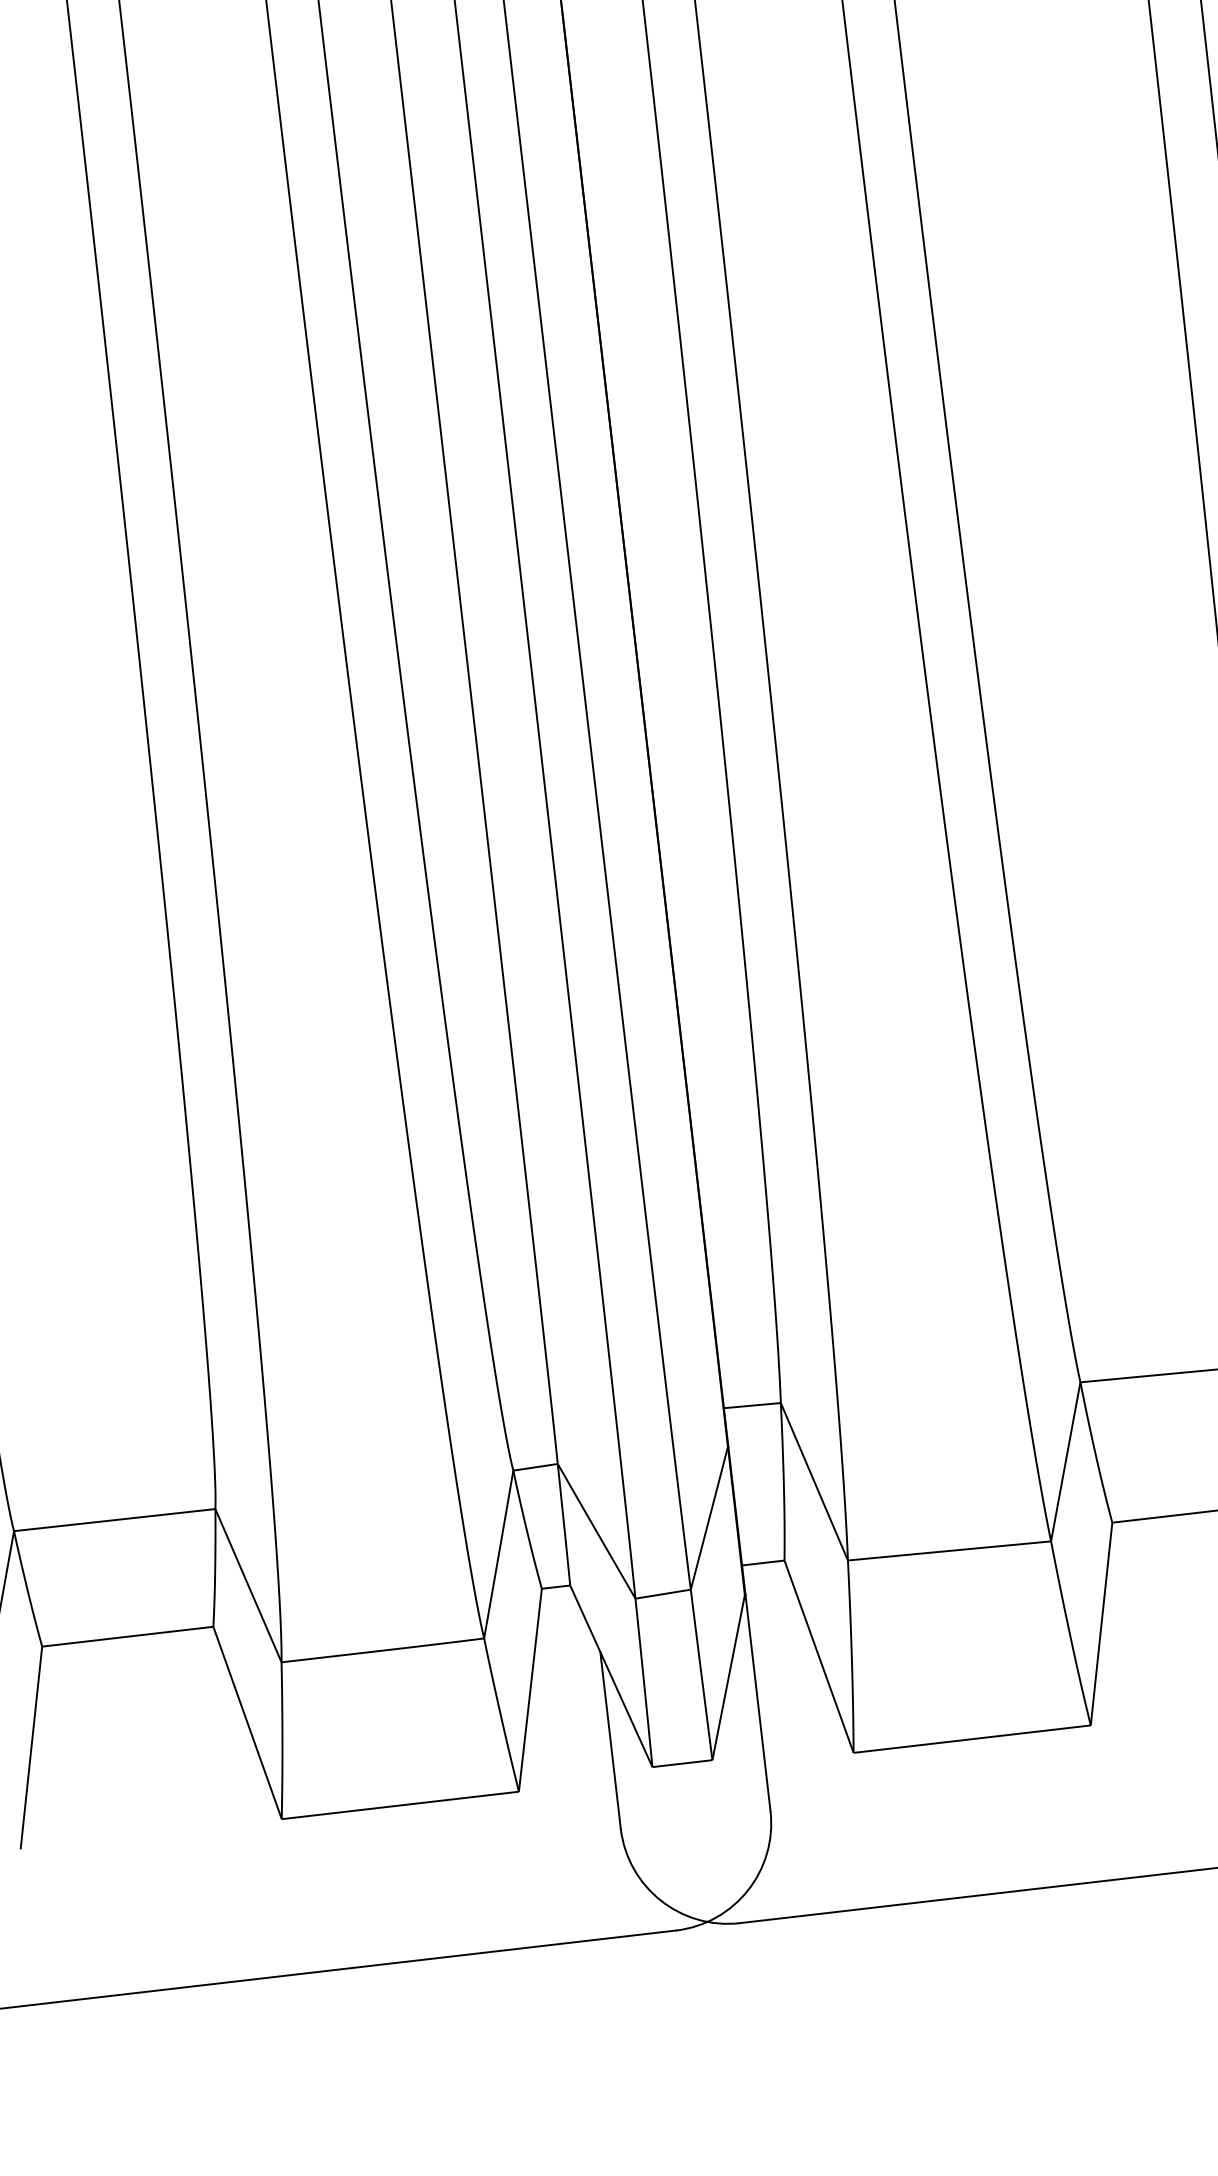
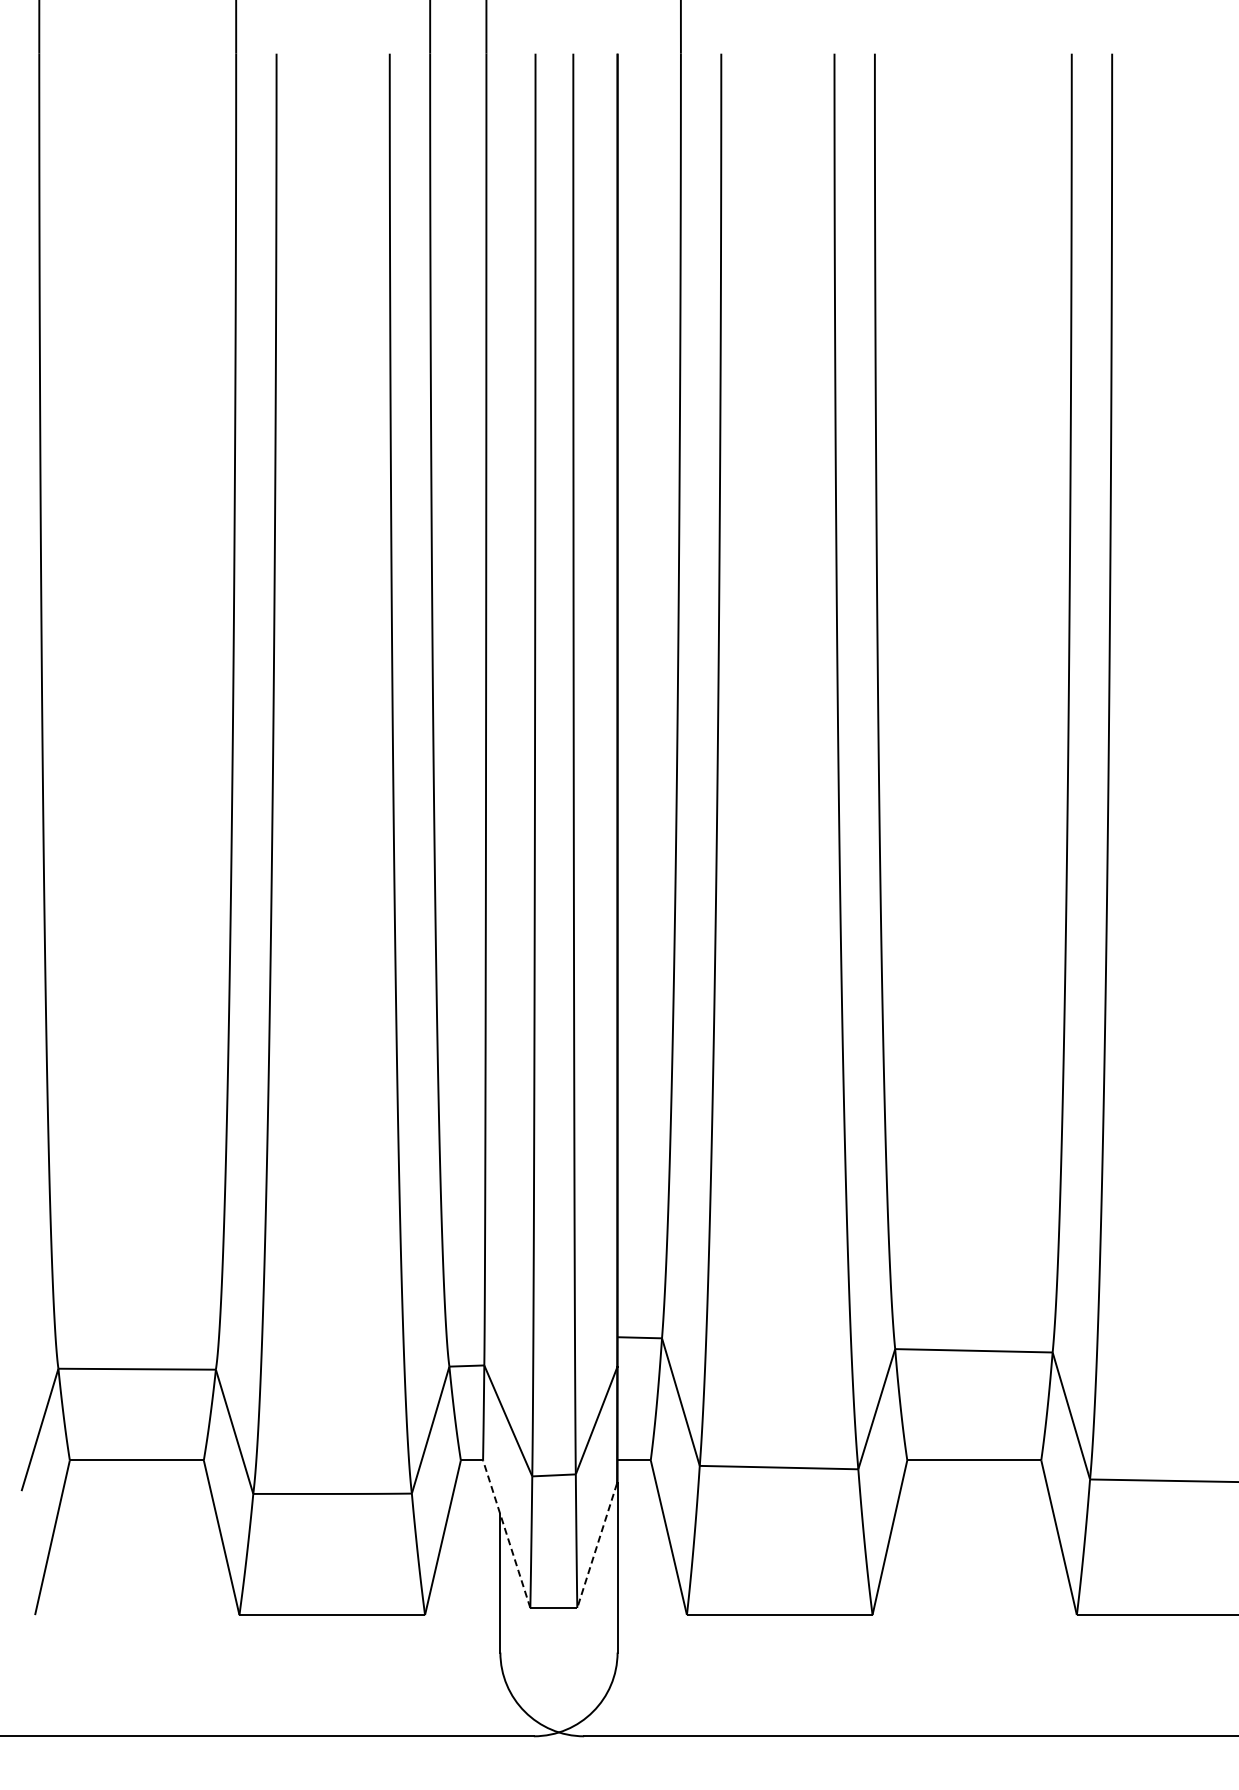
line: (611, 1676) -> (506, 1534), solid -> dashed
line: (729, 1677) -> (597, 1545), solid -> dashed

